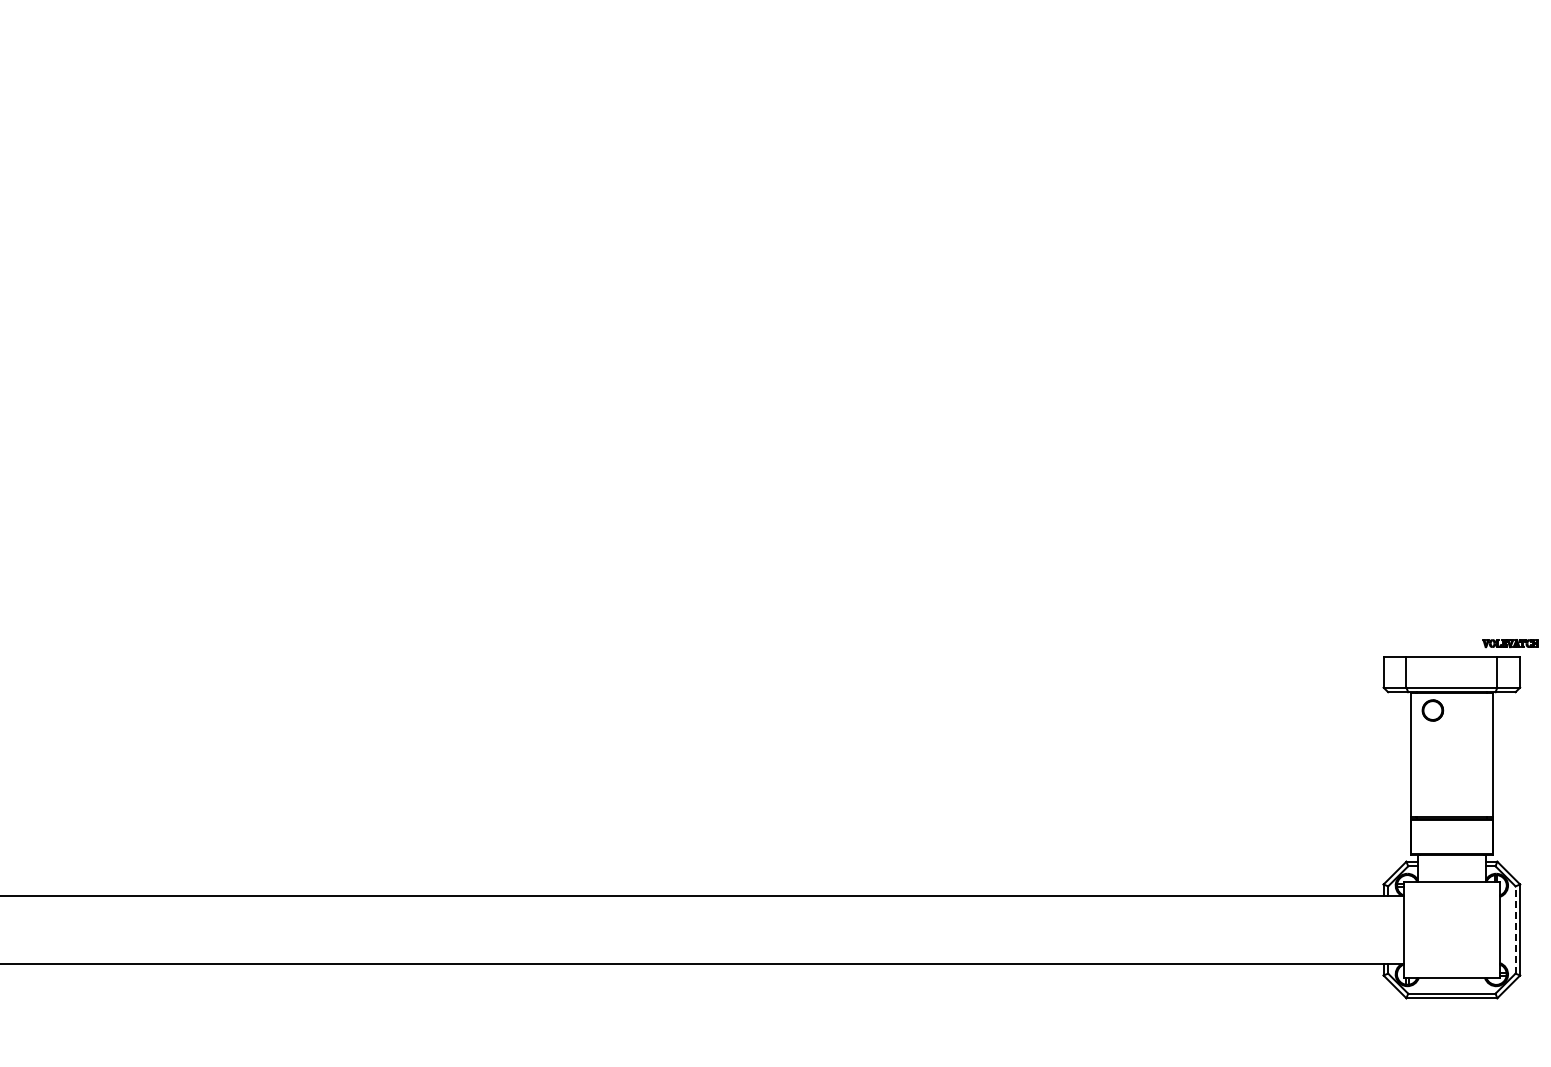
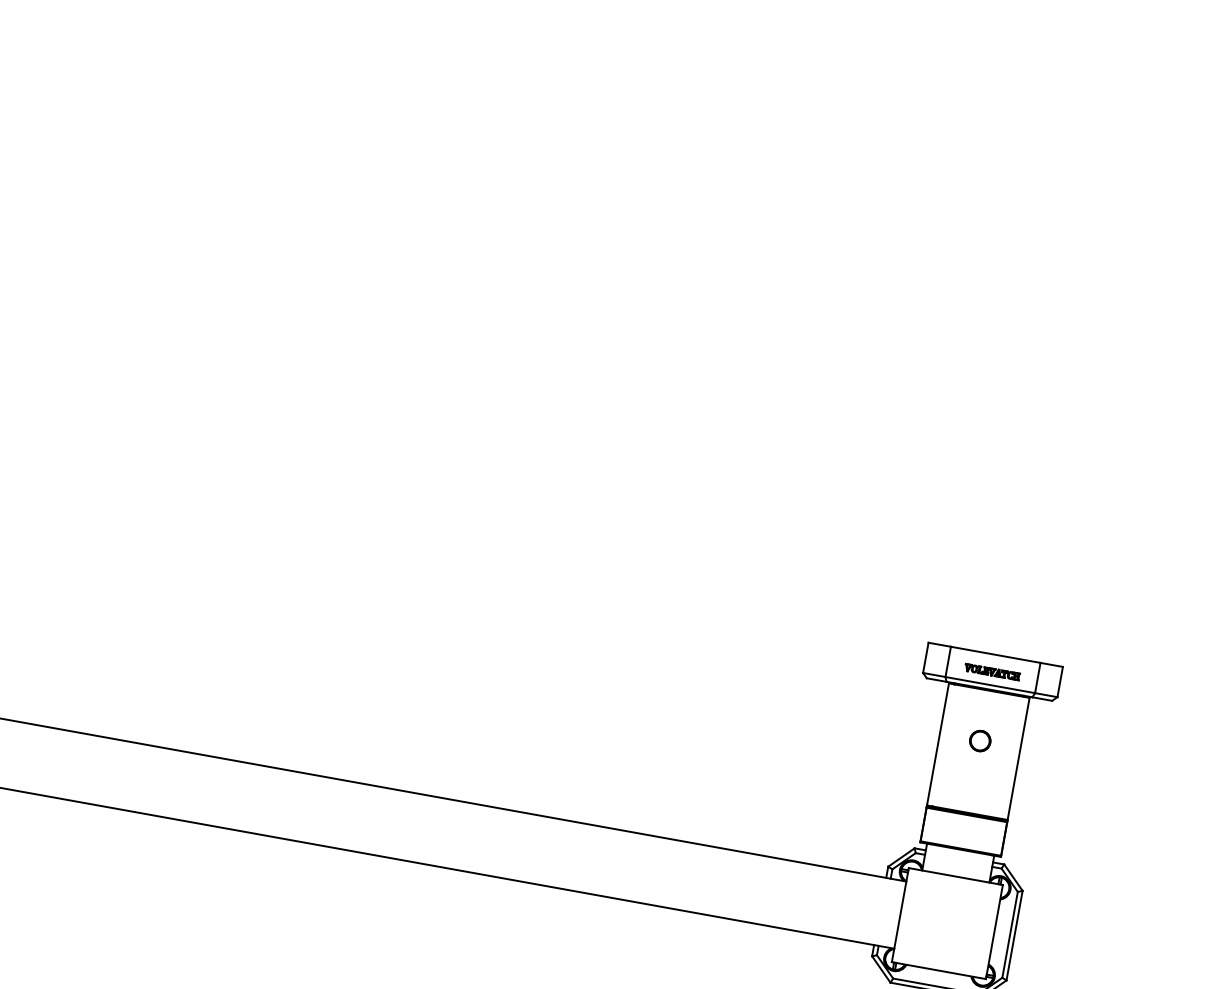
part: (1510, 643) -> (992, 672), moved
part: (1432, 710) -> (979, 740), moved
line: (1515, 930) -> (1009, 935), dashed -> solid

